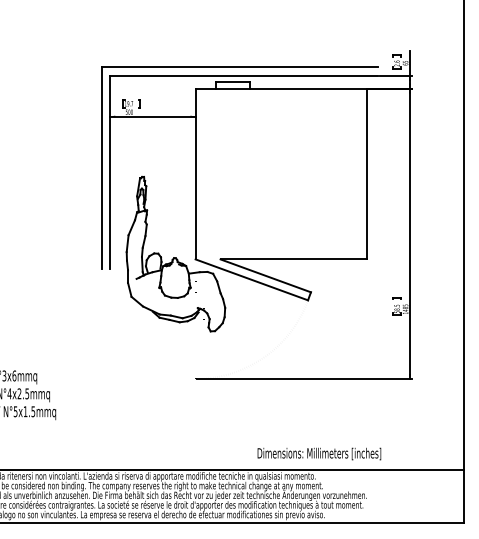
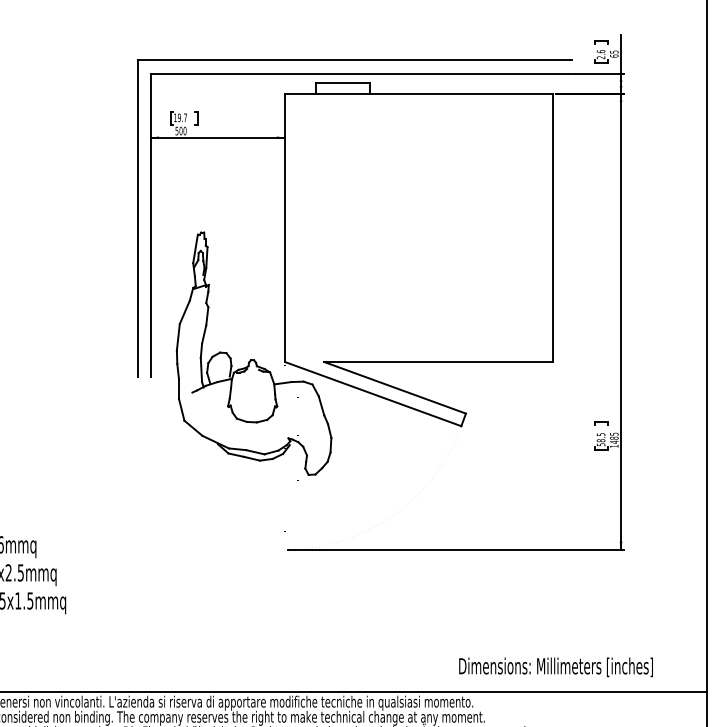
text: (319, 453) -> (556, 666), moved

